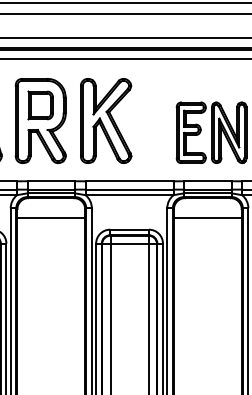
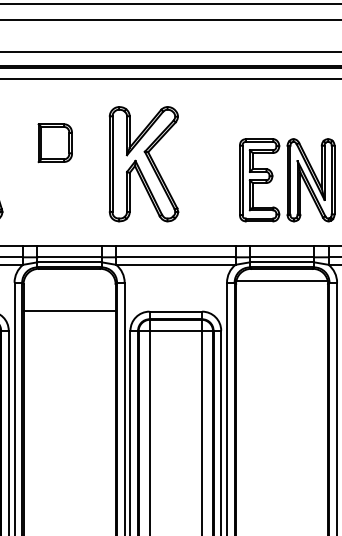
part: (40, 120) -> (54, 163), removed
line: (51, 218) -> (69, 311), moved
line: (207, 218) -> (281, 281), moved

